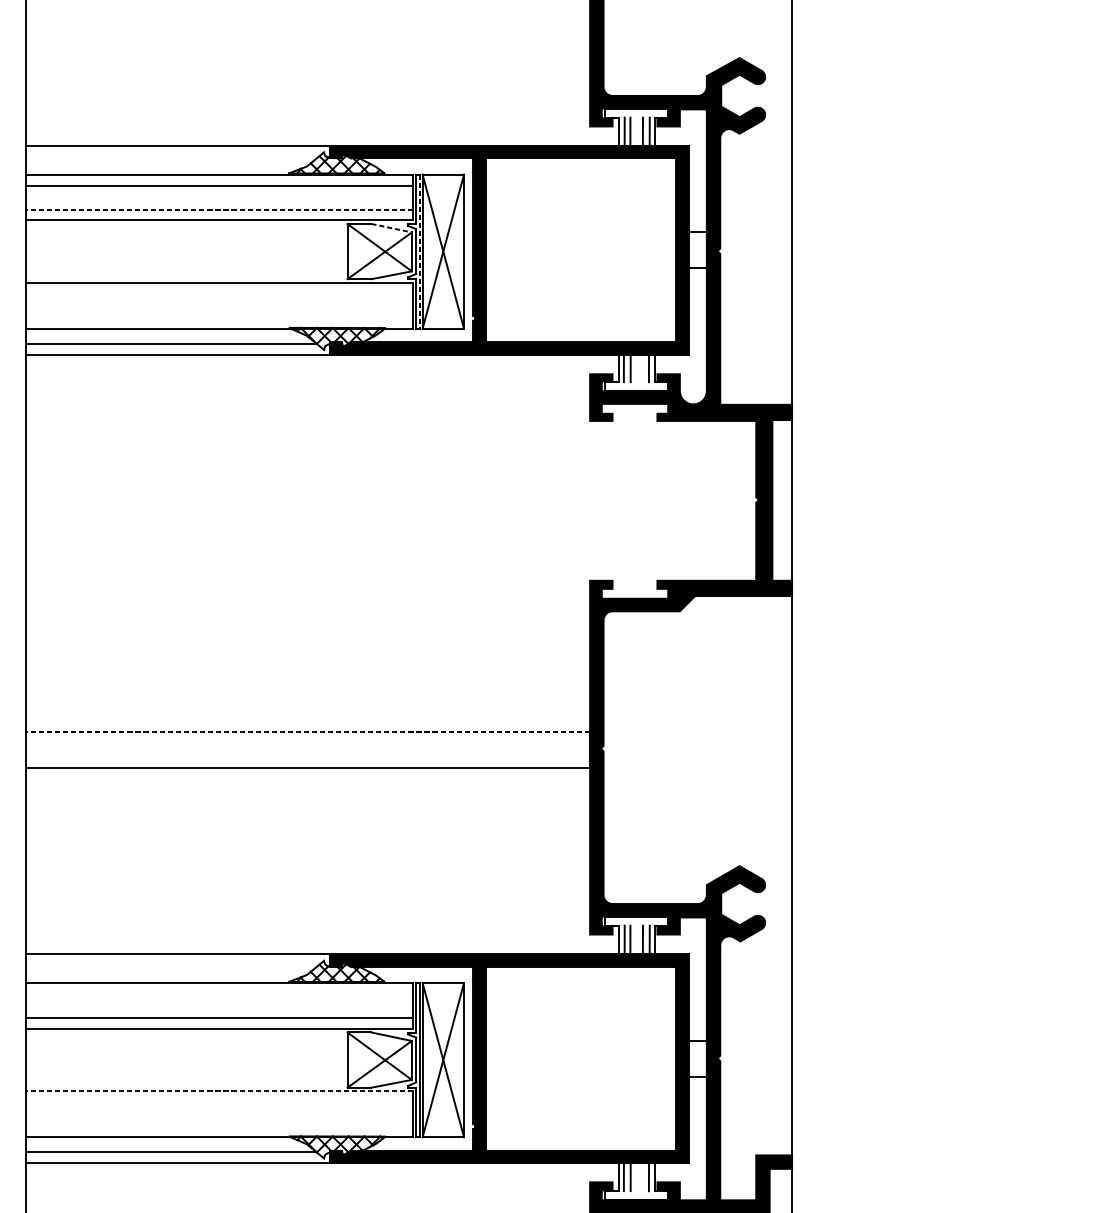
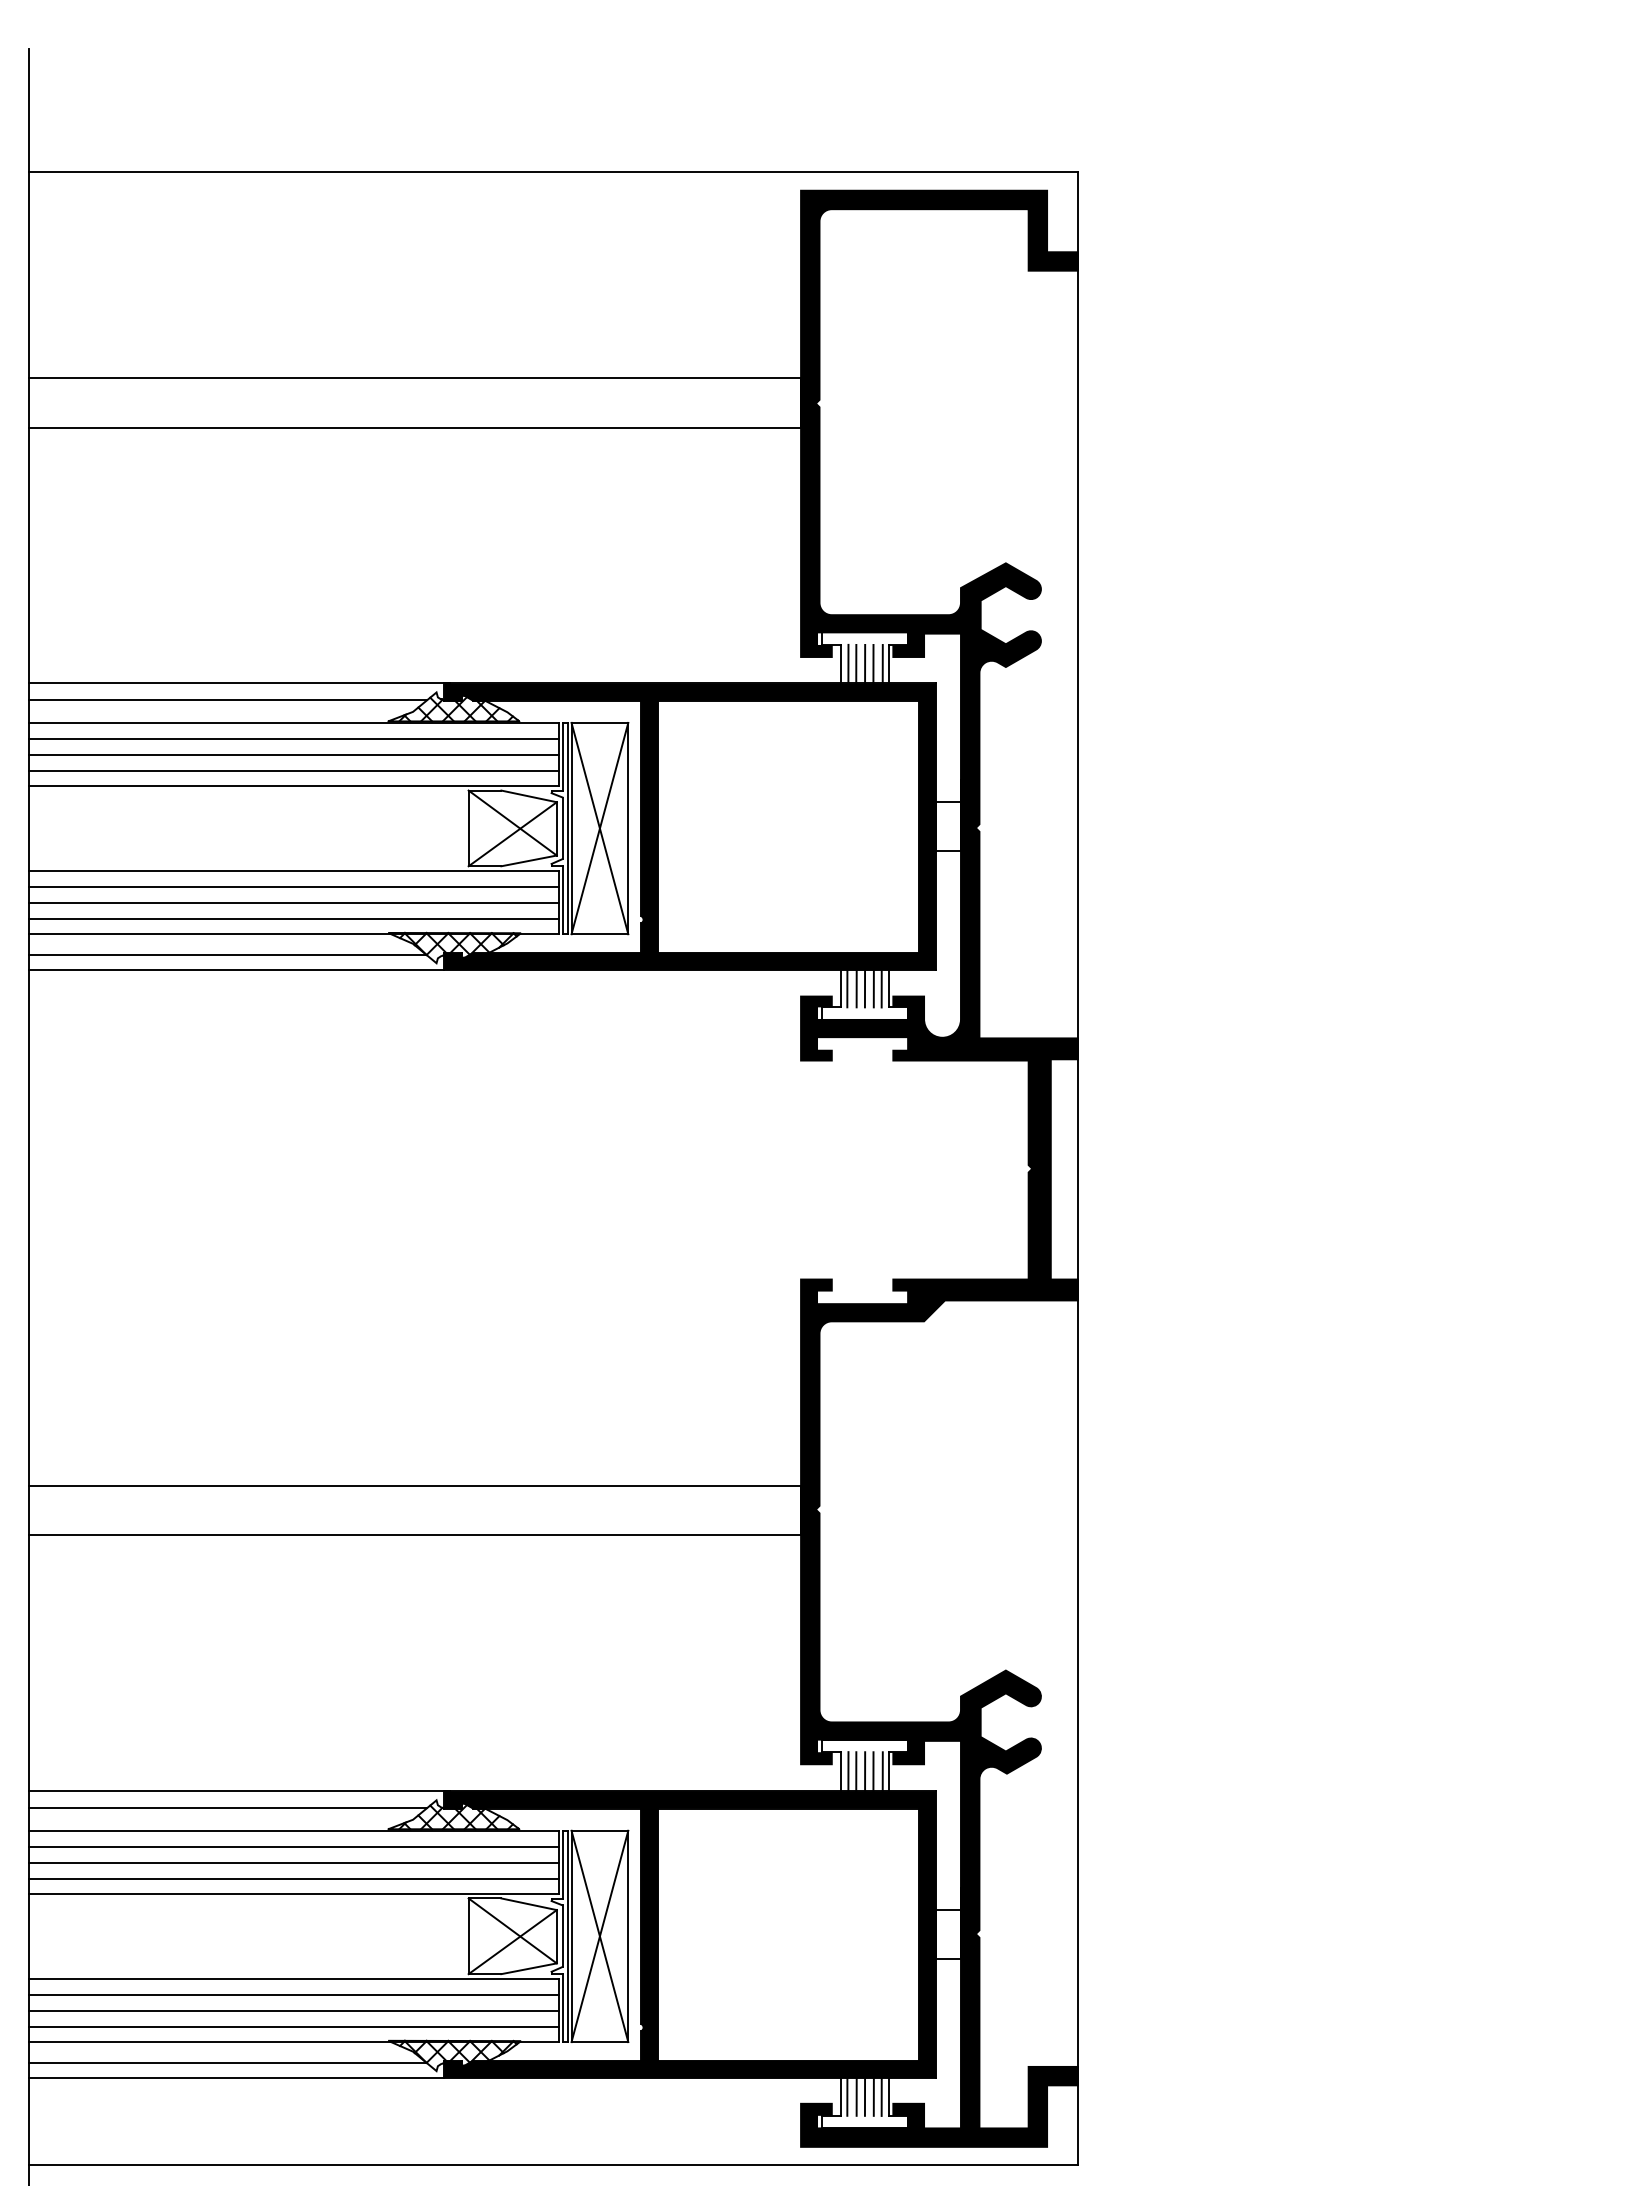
line: (637, 131) -> (865, 663), added
line: (171, 158) -> (227, 700), added
line: (219, 197) -> (293, 754), added
line: (219, 209) -> (293, 770), dashed -> solid
line: (391, 228) -> (529, 796), dashed -> solid
line: (419, 251) -> (567, 828), dashed -> solid
line: (219, 294) -> (293, 887), added
line: (219, 306) -> (293, 903), added
line: (219, 318) -> (293, 919), added
line: (636, 368) -> (864, 988), added
line: (642, 368) -> (873, 988), added
line: (307, 731) -> (414, 1486), dashed -> solid
line: (637, 939) -> (865, 1771), added
line: (171, 966) -> (227, 1808), added
line: (219, 994) -> (293, 1846), added
line: (219, 1006) -> (293, 1862), added
line: (219, 1091) -> (293, 1979), dashed -> solid
line: (219, 1103) -> (293, 1995), added
line: (219, 1114) -> (293, 2011), added
line: (219, 1126) -> (293, 2027), added
line: (636, 1177) -> (864, 2096), added
line: (642, 1177) -> (873, 2096), added

